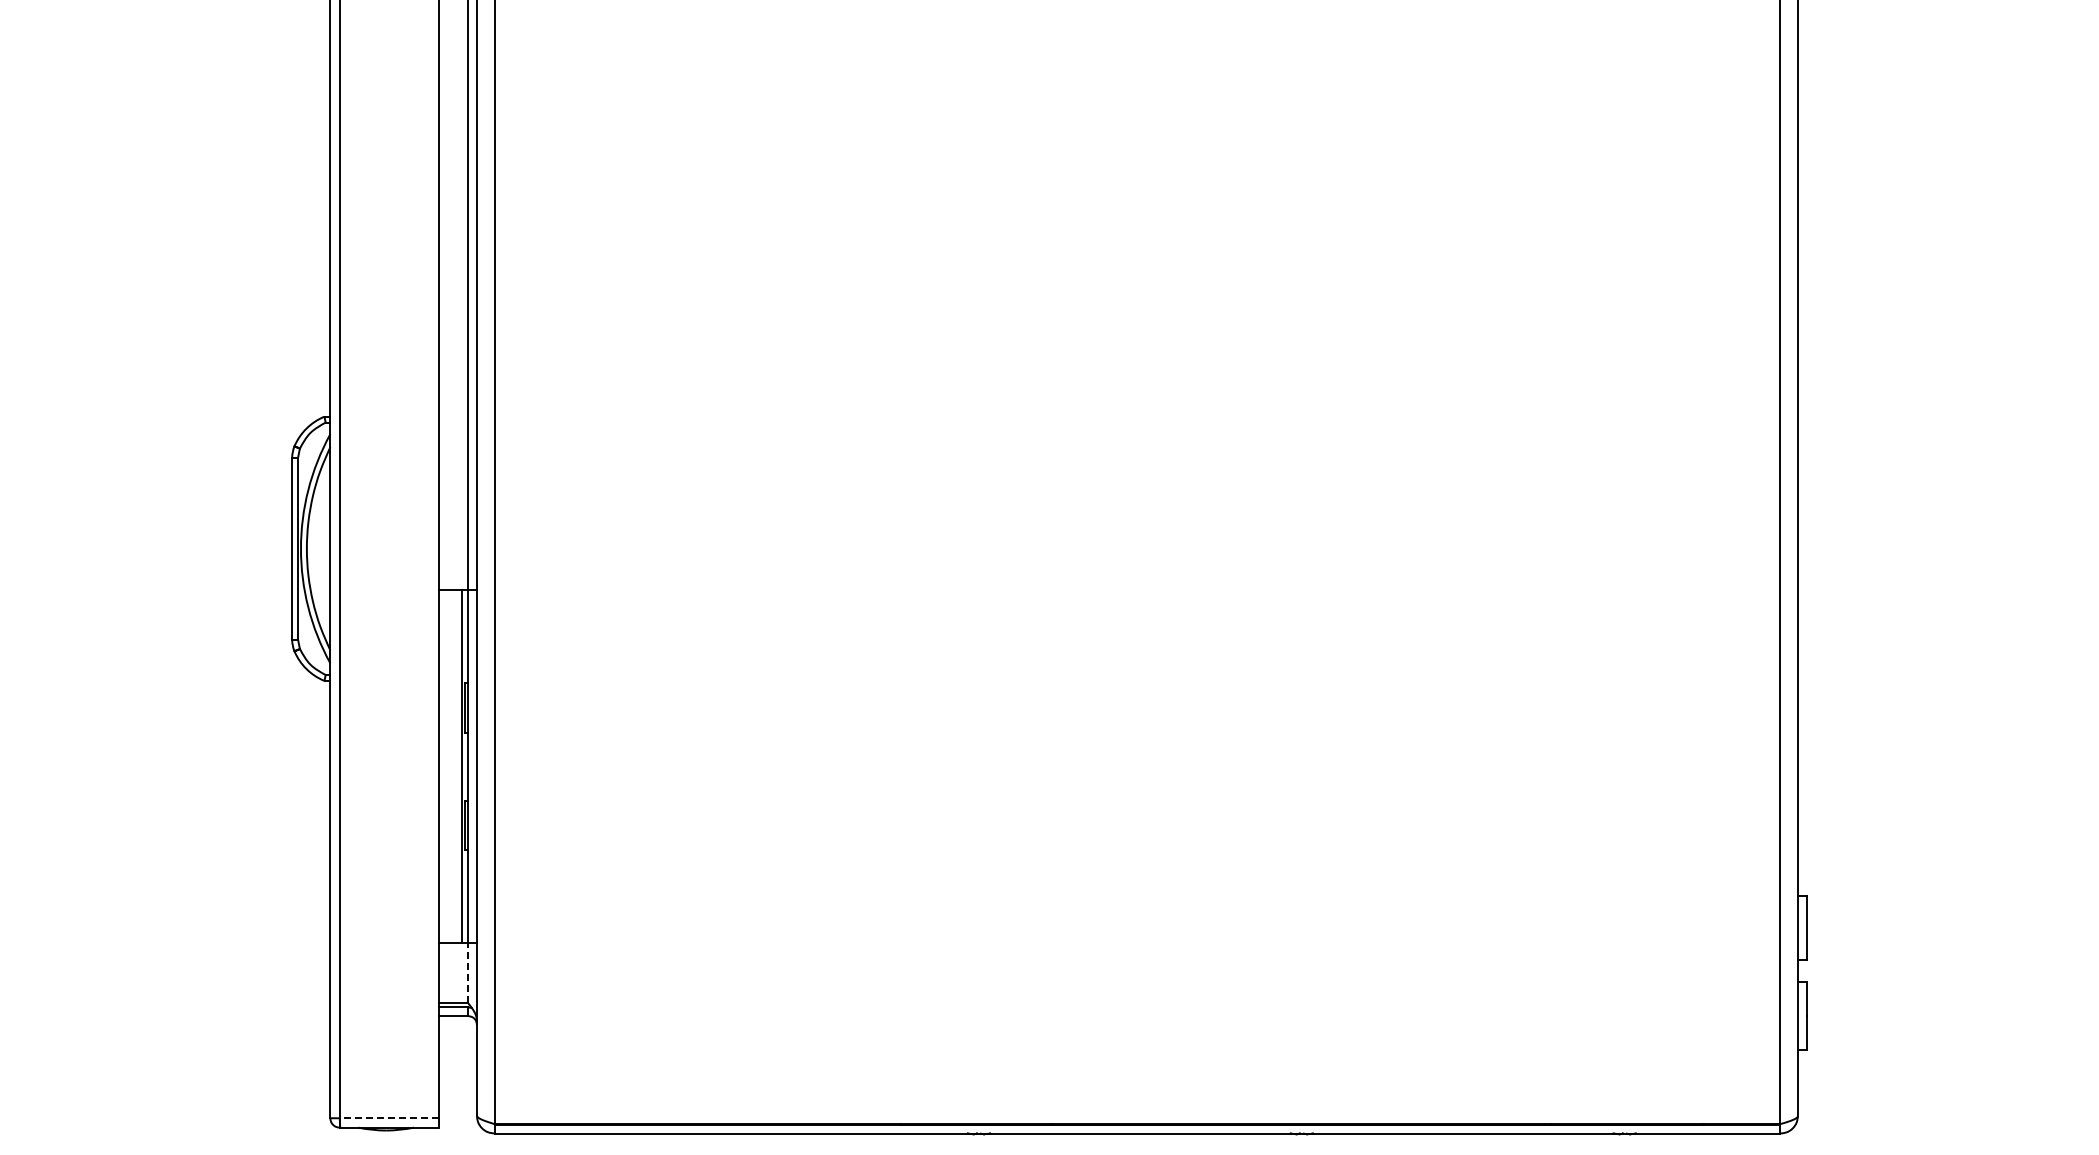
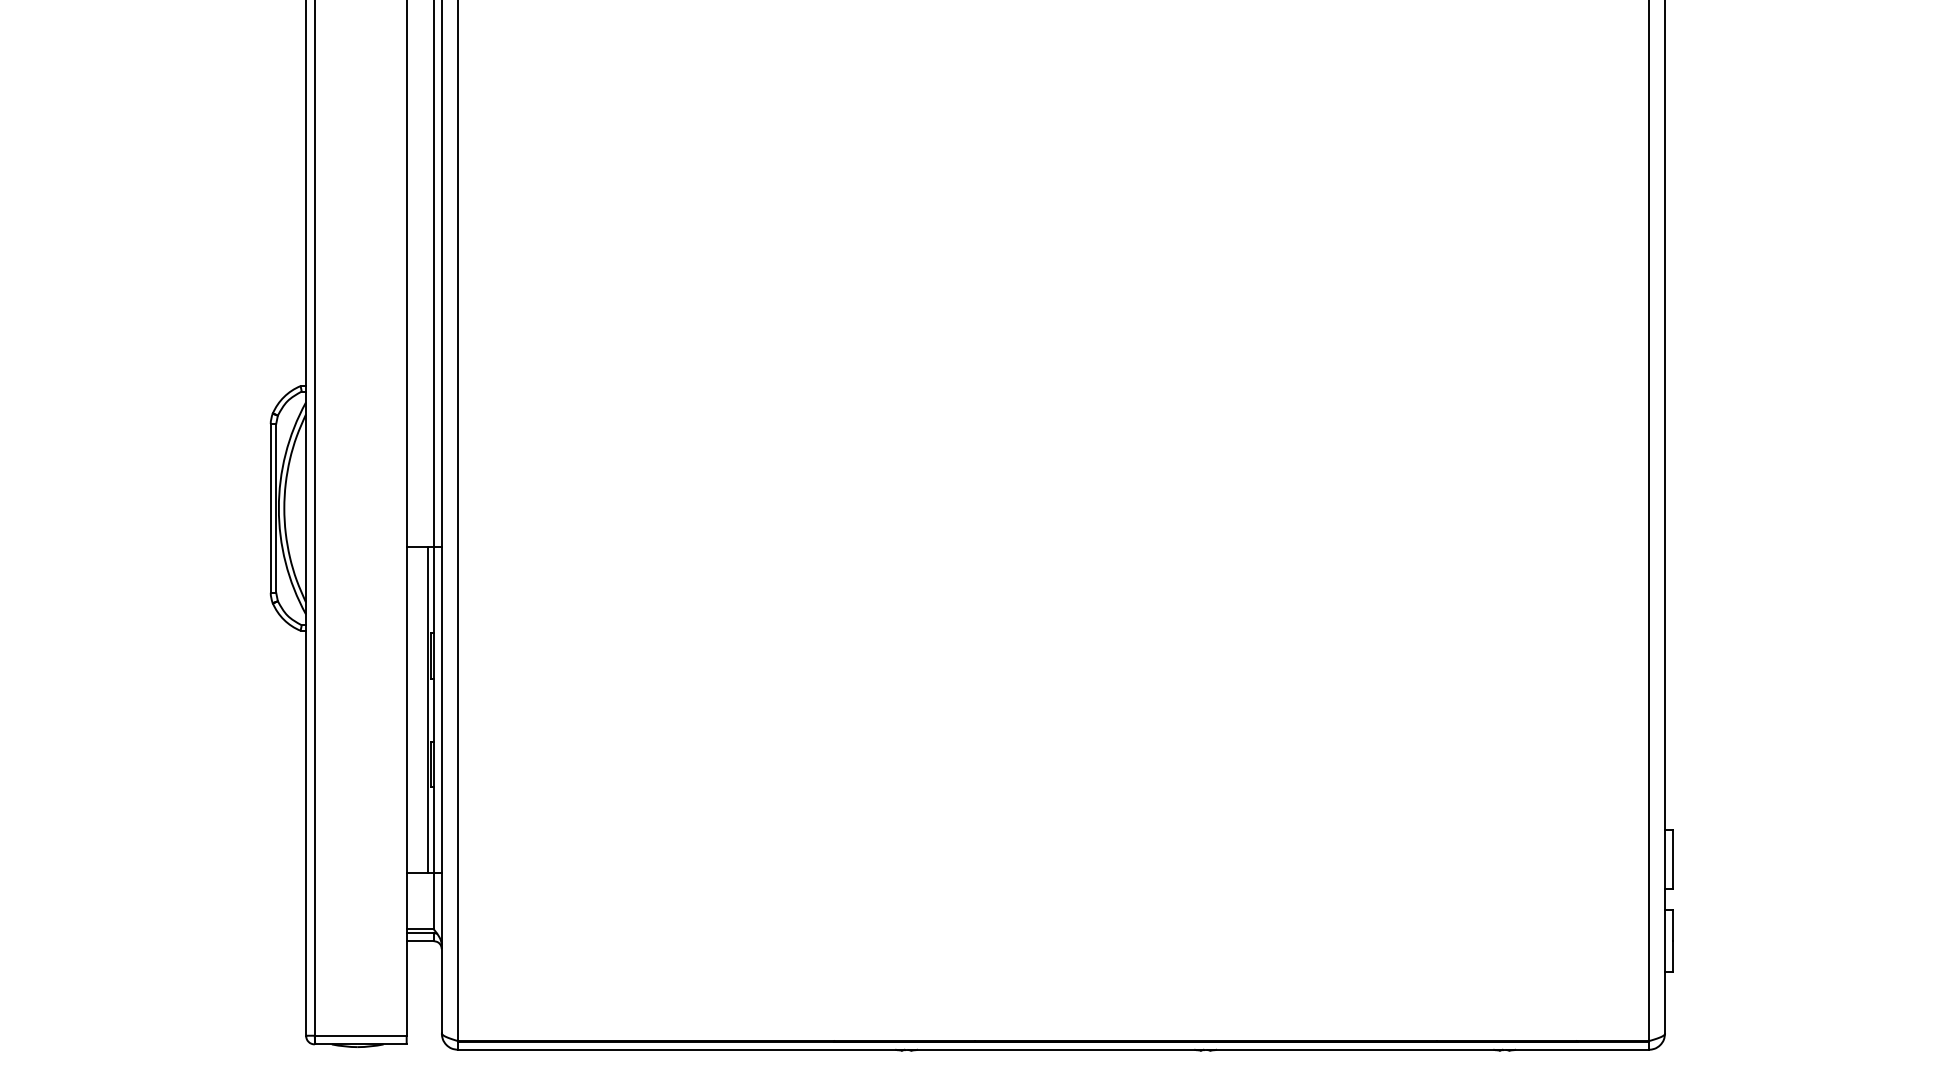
line: (468, 972) -> (433, 900), dashed -> solid
line: (389, 1118) -> (360, 1035), dashed -> solid

